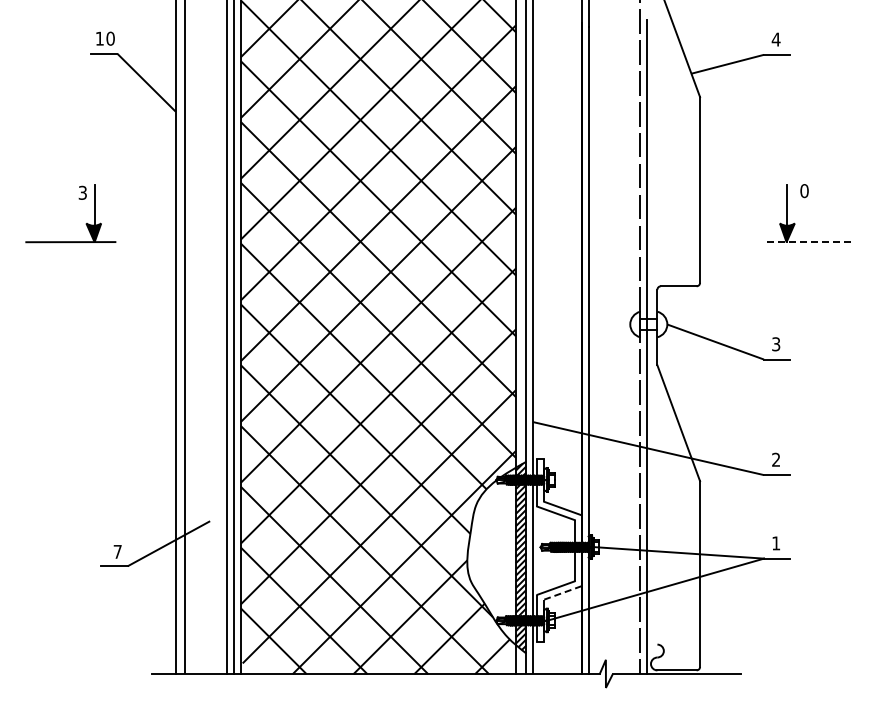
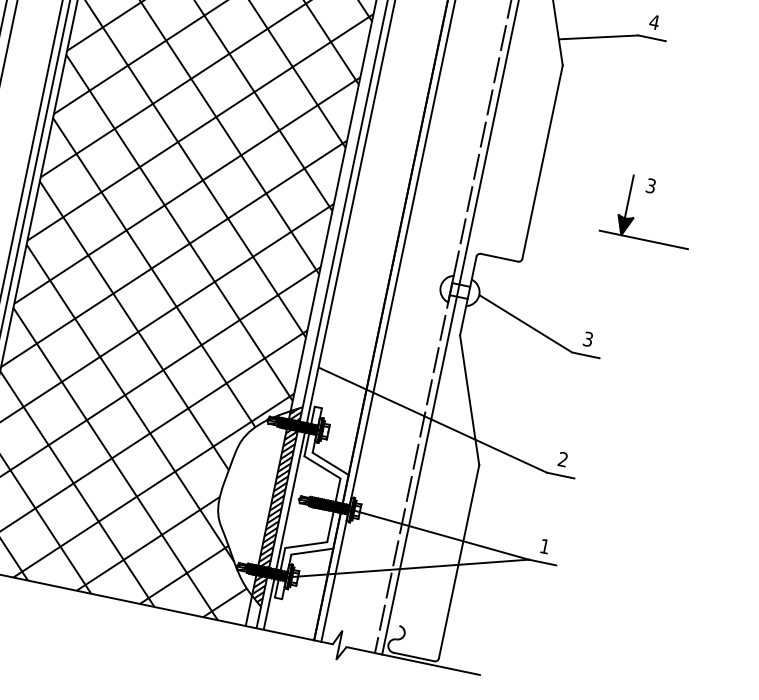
text: (804, 191) -> (650, 186), 0 -> 3
line: (807, 242) -> (642, 240), dashed -> solid
line: (562, 592) -> (311, 551), dashed -> solid

